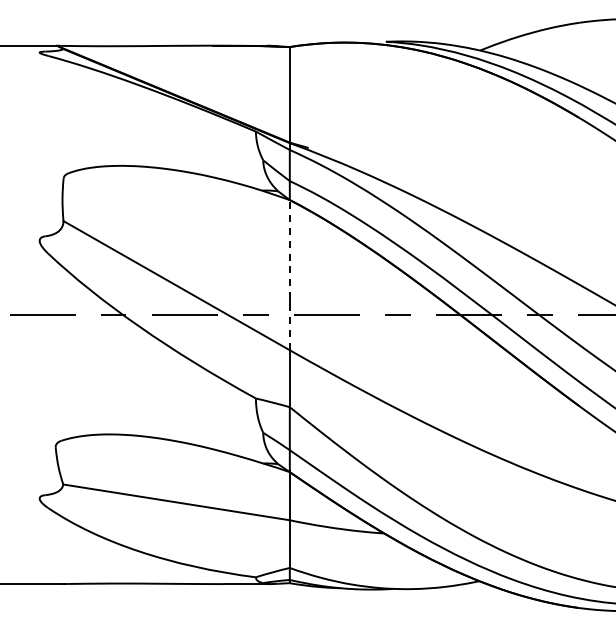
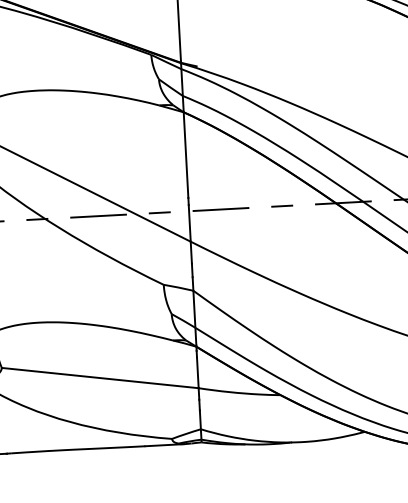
line: (289, 249) -> (185, 154), dashed -> solid
line: (289, 328) -> (189, 222), dashed -> solid

